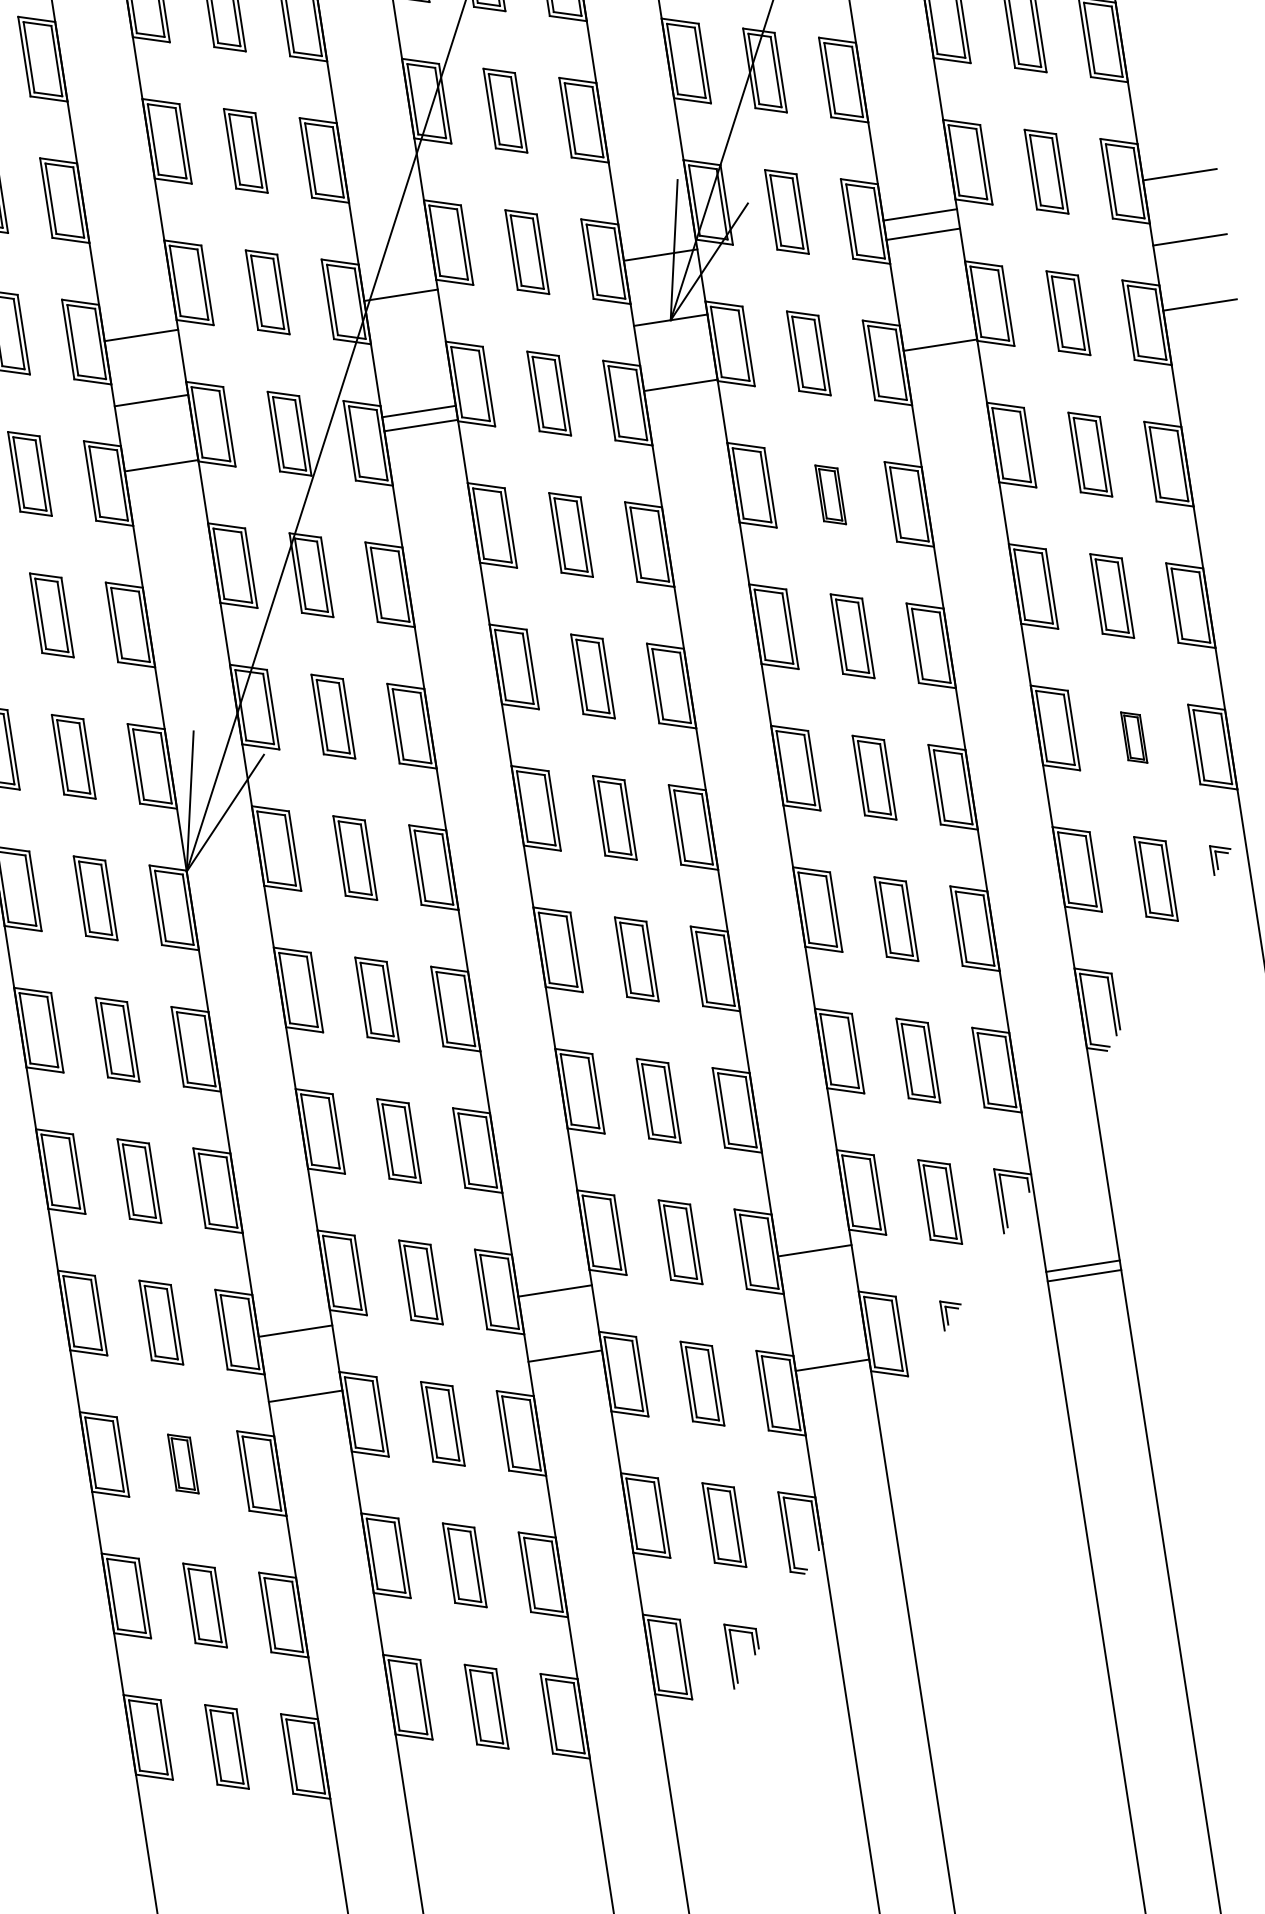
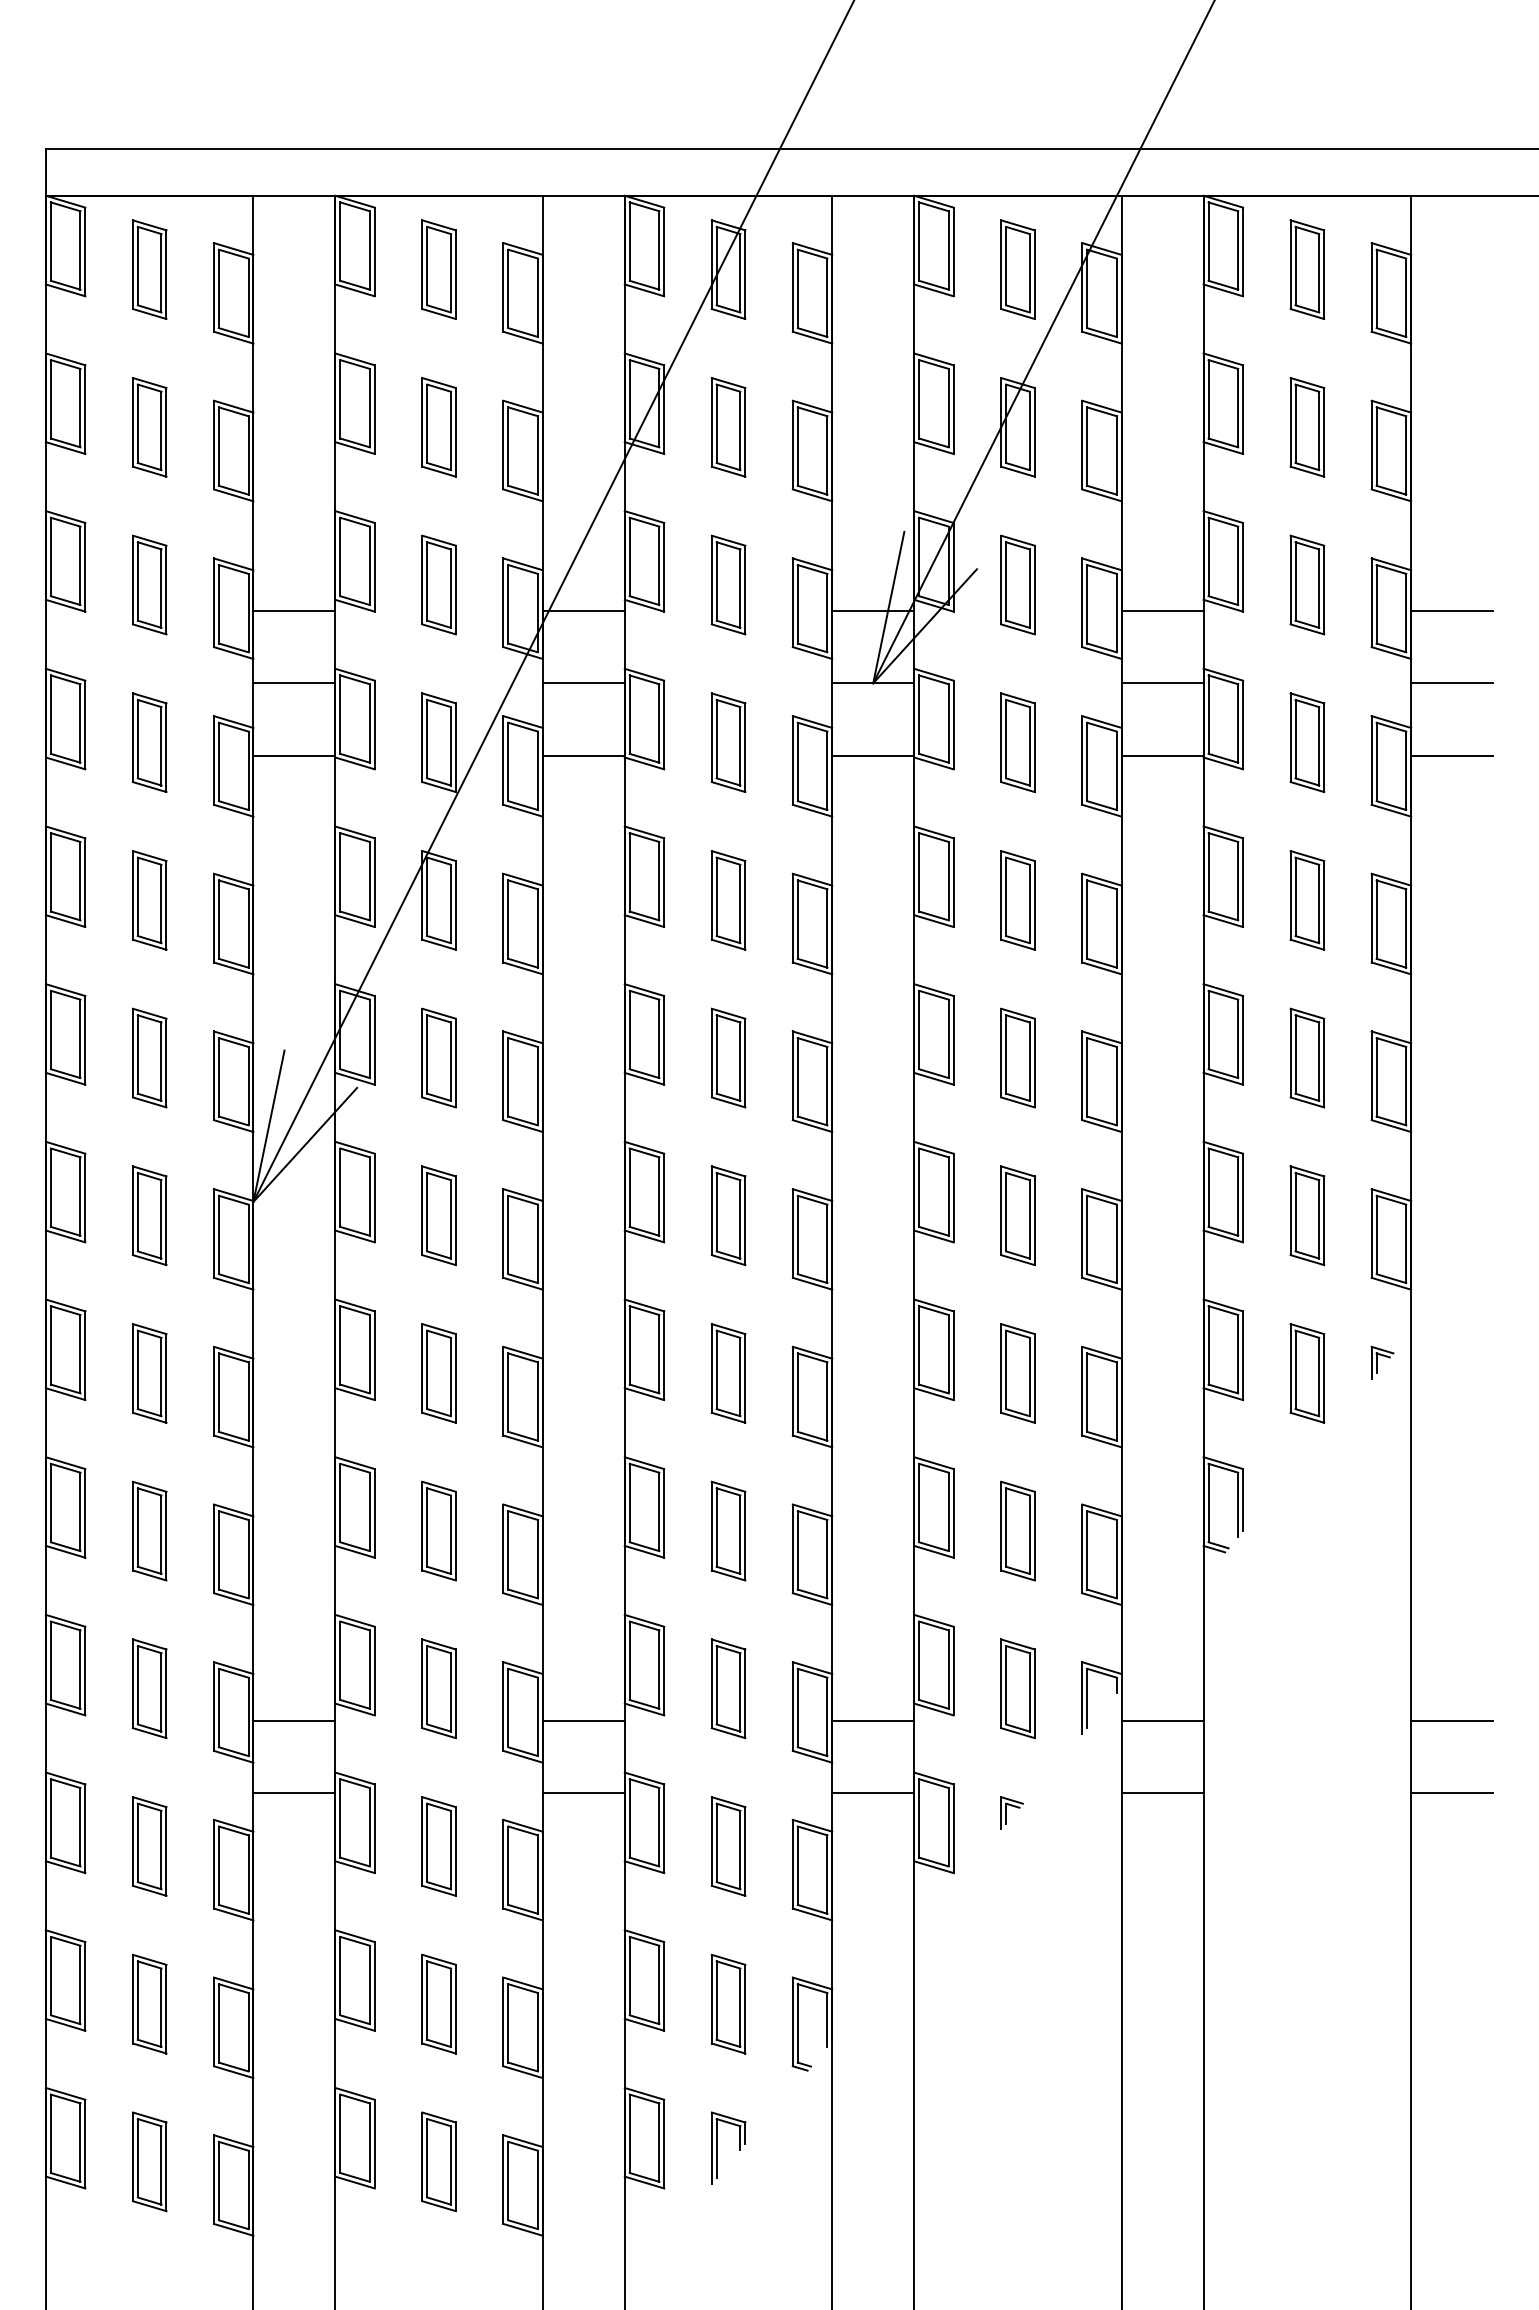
line: (923, 234) -> (1162, 683), moved
line: (418, 411) -> (583, 683), moved
part: (830, 494) -> (1017, 900), size x1.43
part: (1134, 737) -> (1307, 1215), size x1.67
line: (1082, 1266) -> (1162, 1720), moved
line: (832, 1365) -> (873, 1793), moved
part: (183, 1464) -> (149, 1846), size x1.43

